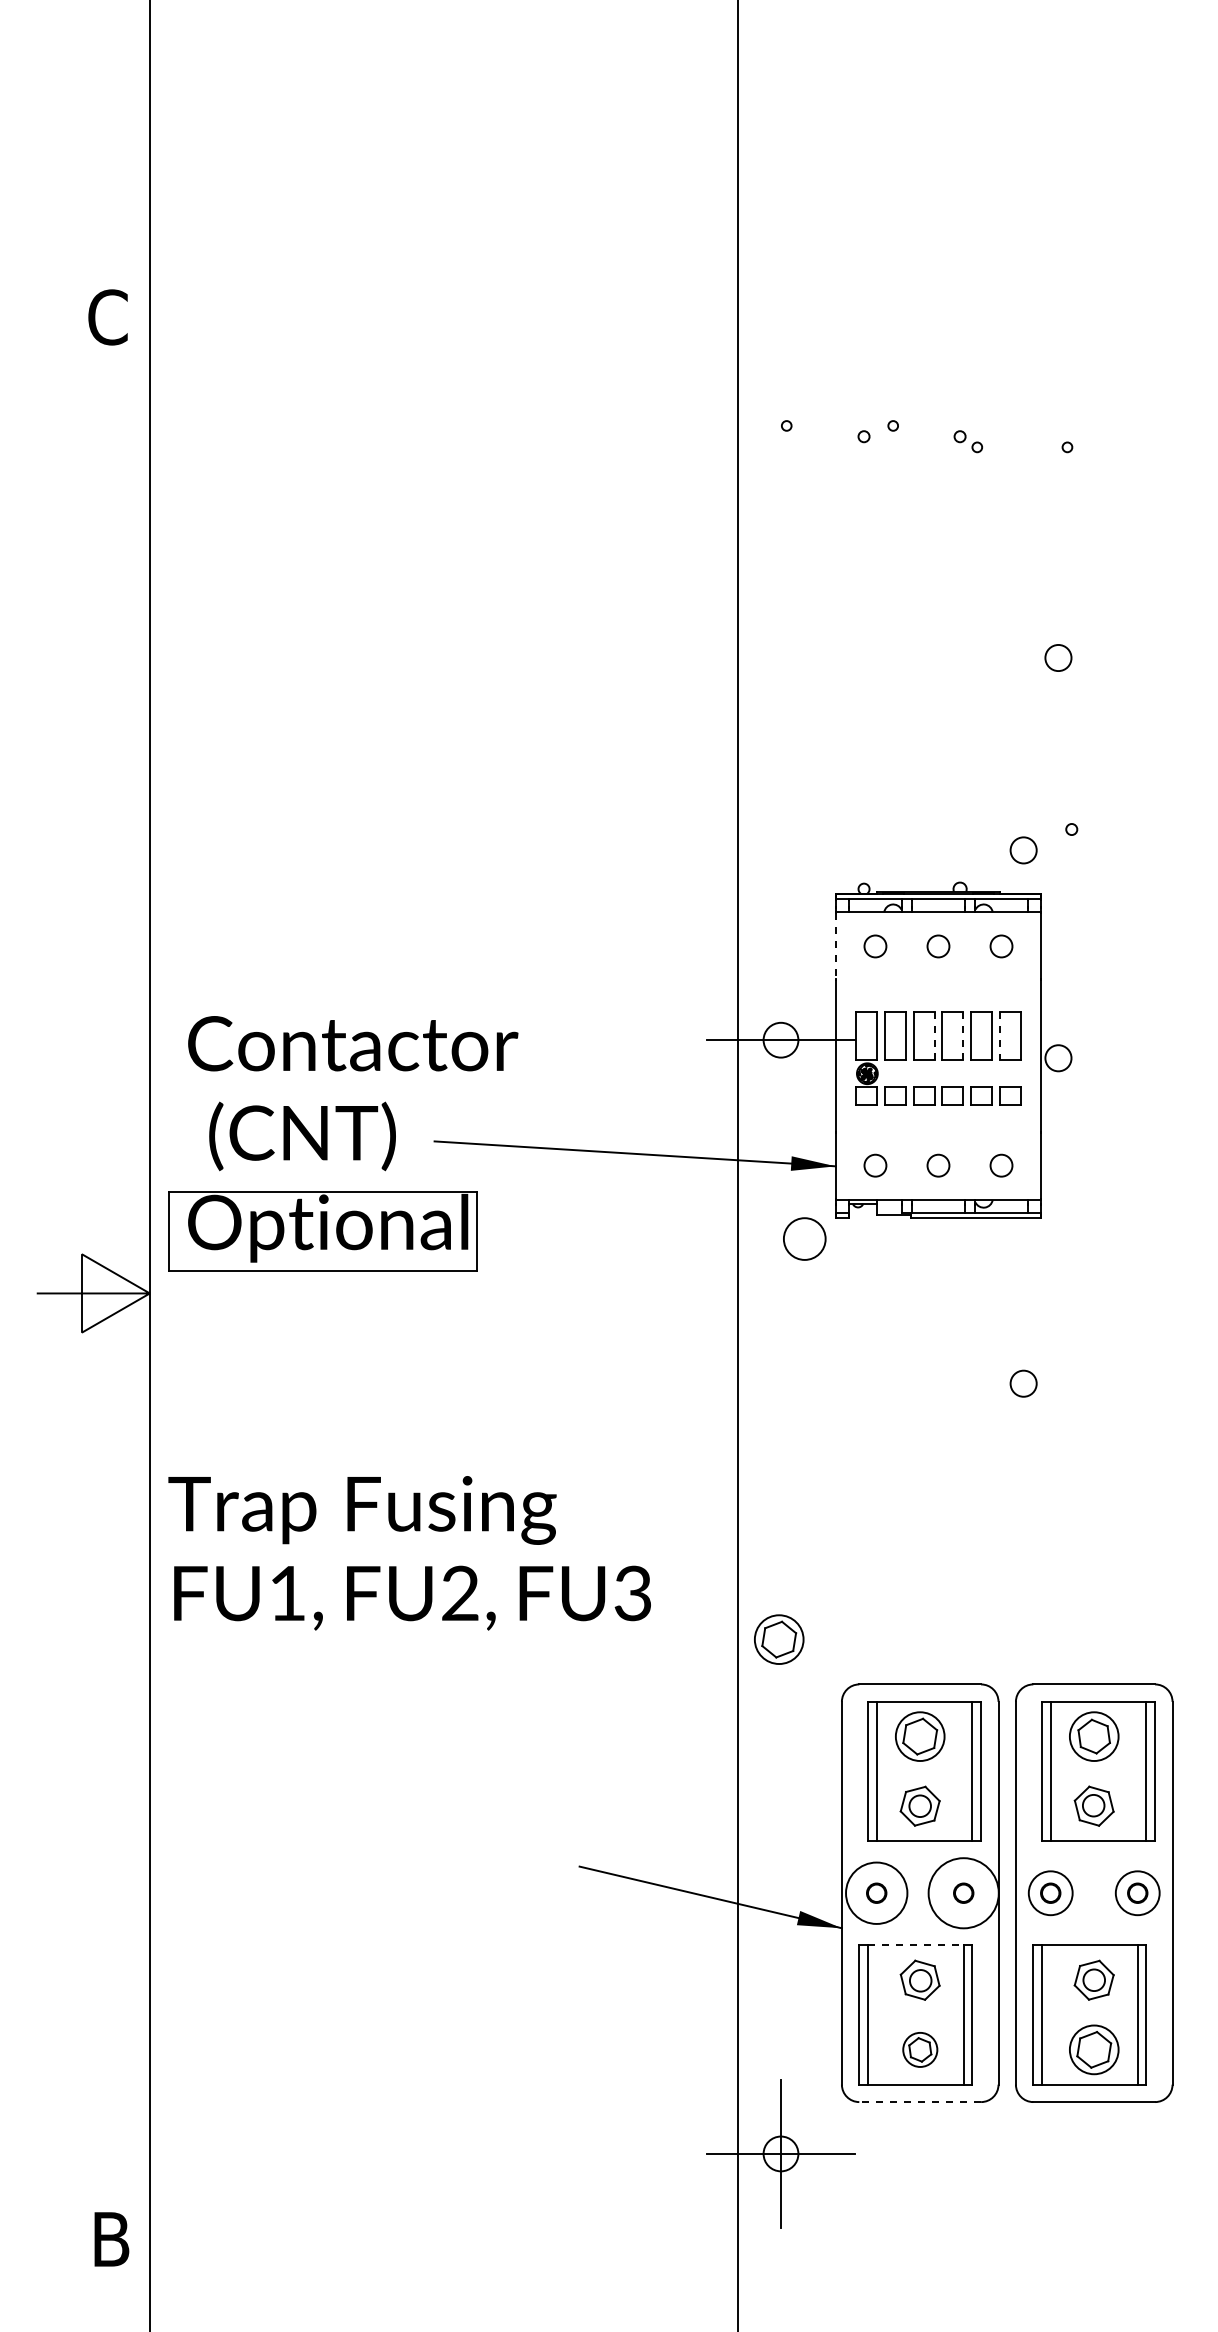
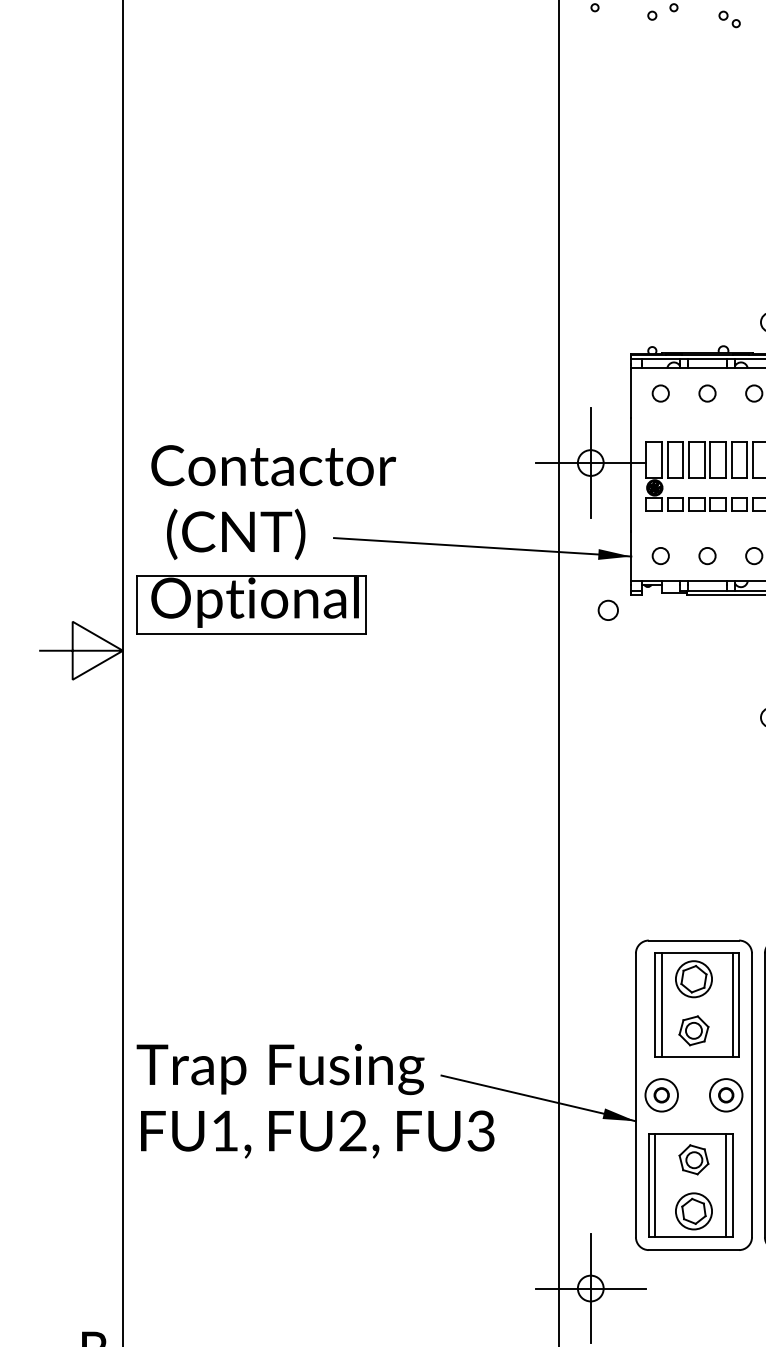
line: (835, 945) -> (631, 392), dashed -> solid
line: (934, 1035) -> (704, 459), dashed -> solid
line: (963, 1035) -> (726, 459), dashed -> solid
line: (999, 1036) -> (752, 460), dashed -> solid
line: (781, 1040) -> (591, 463), added
circle: (804, 1238) -> (608, 610), size x0.62
text: (409, 1553) -> (315, 1101), moved
part: (779, 1639) -> (589, 907), removed
circle: (876, 1893) -> (661, 1095), size x0.71
circle: (963, 1893) -> (726, 1095), size x0.62
line: (915, 1945) -> (690, 1134), dashed -> solid
part: (920, 2049) -> (694, 1211), size x1.43
line: (920, 2102) -> (694, 1250), dashed -> solid

